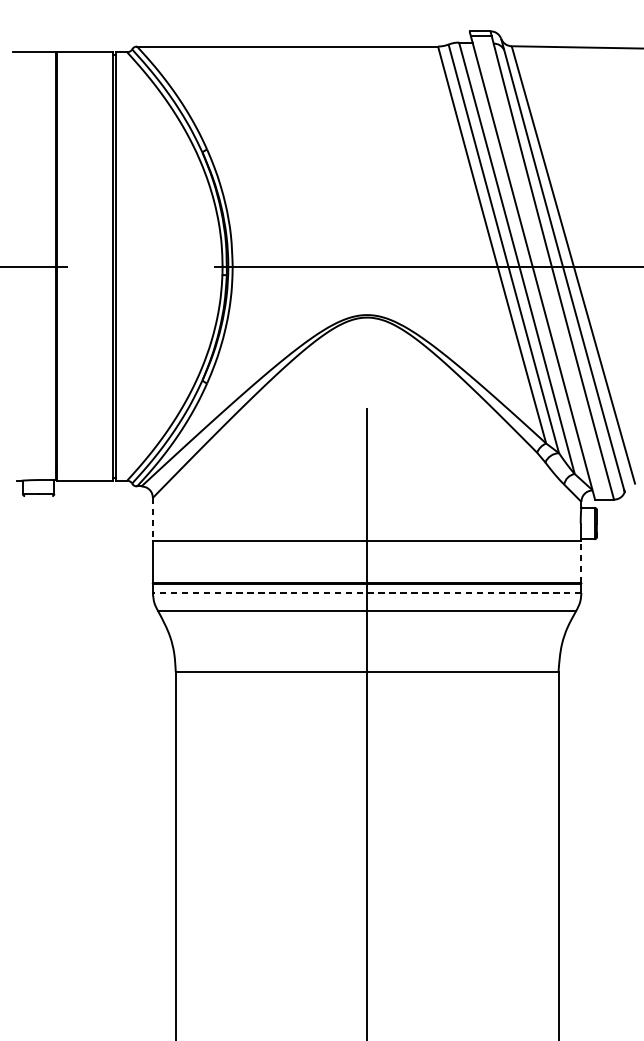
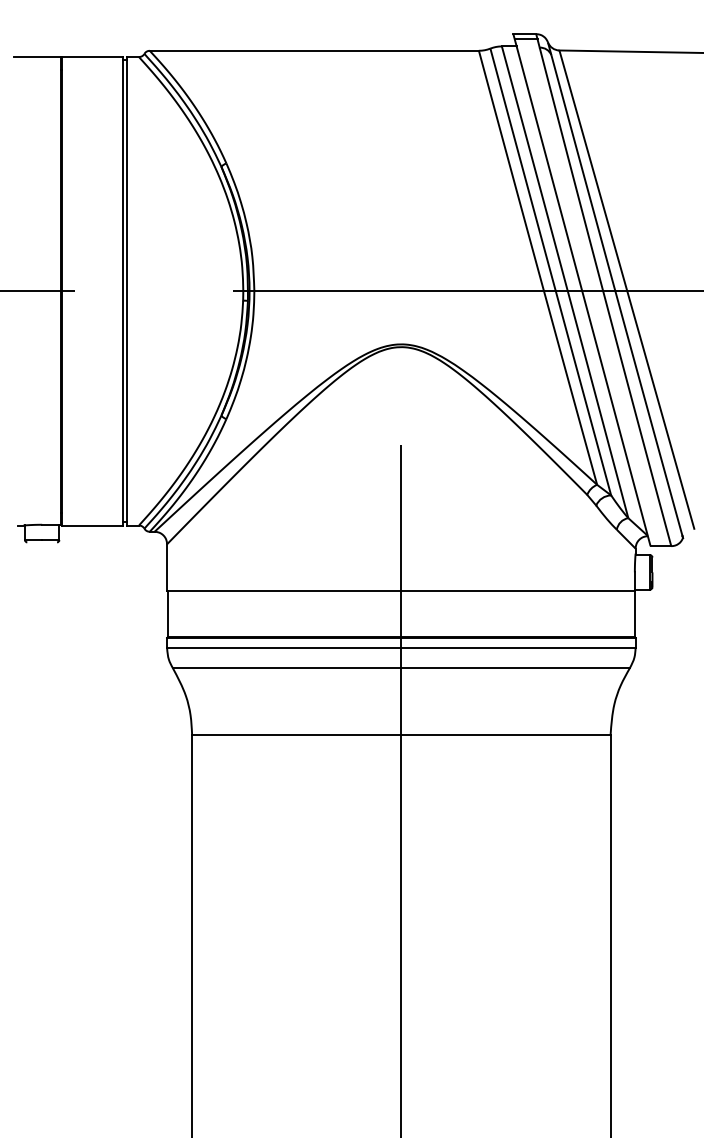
line: (153, 520) -> (167, 568), dashed -> solid
line: (580, 561) -> (634, 613), dashed -> solid
line: (366, 593) -> (400, 648), dashed -> solid

